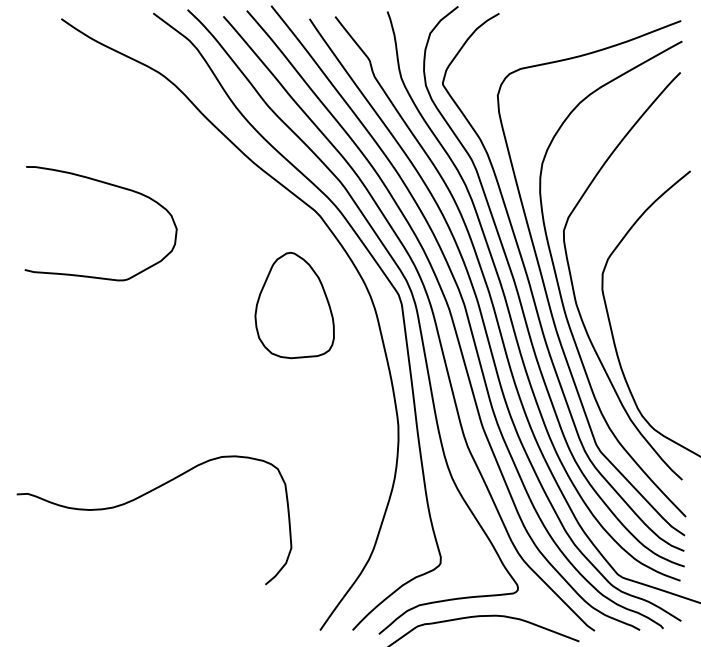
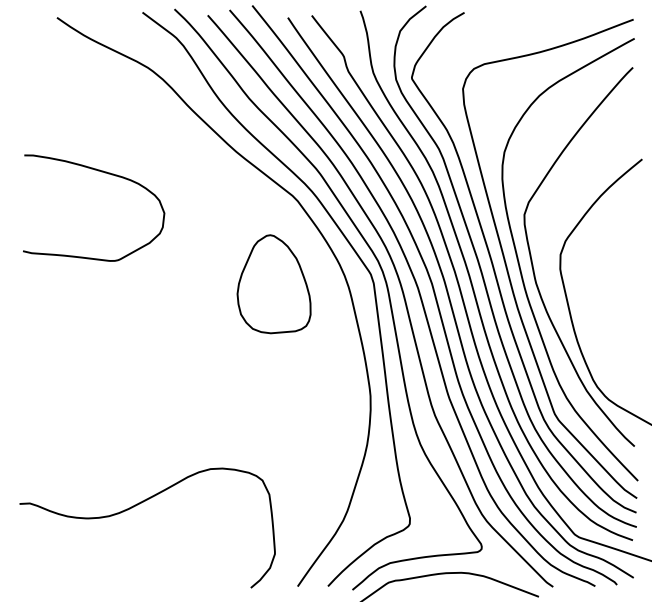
curve: (143, 496) -> (137, 505), moved

